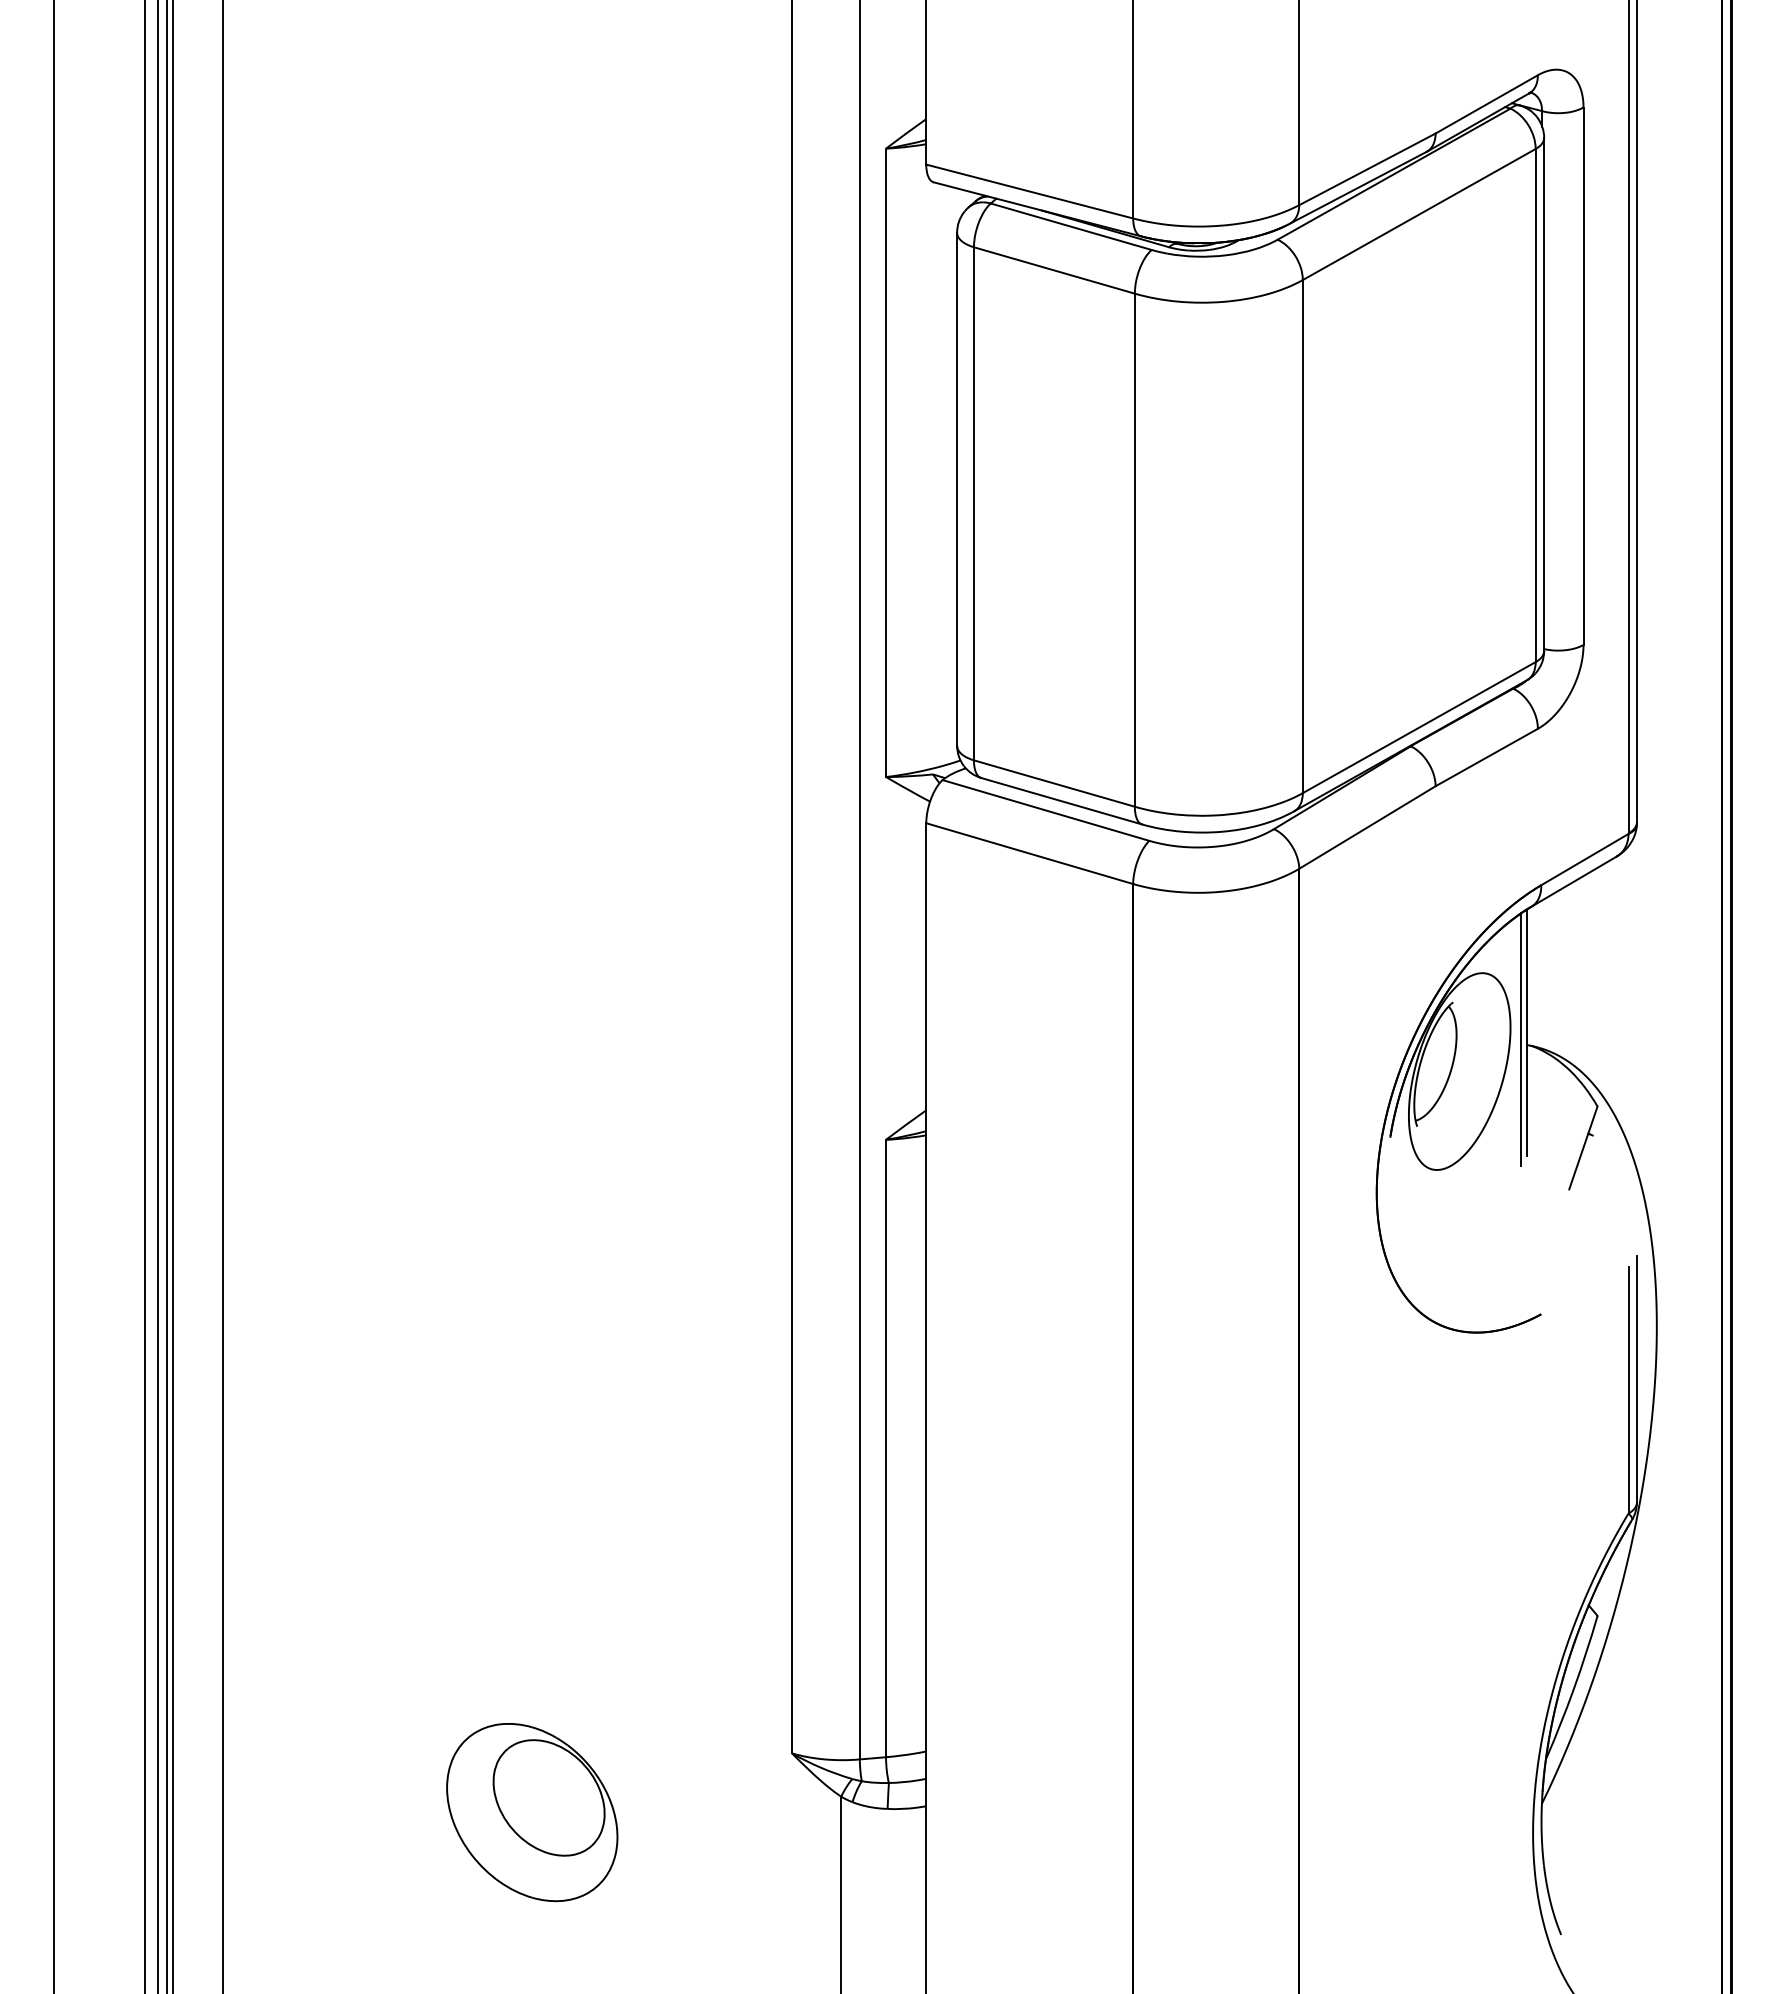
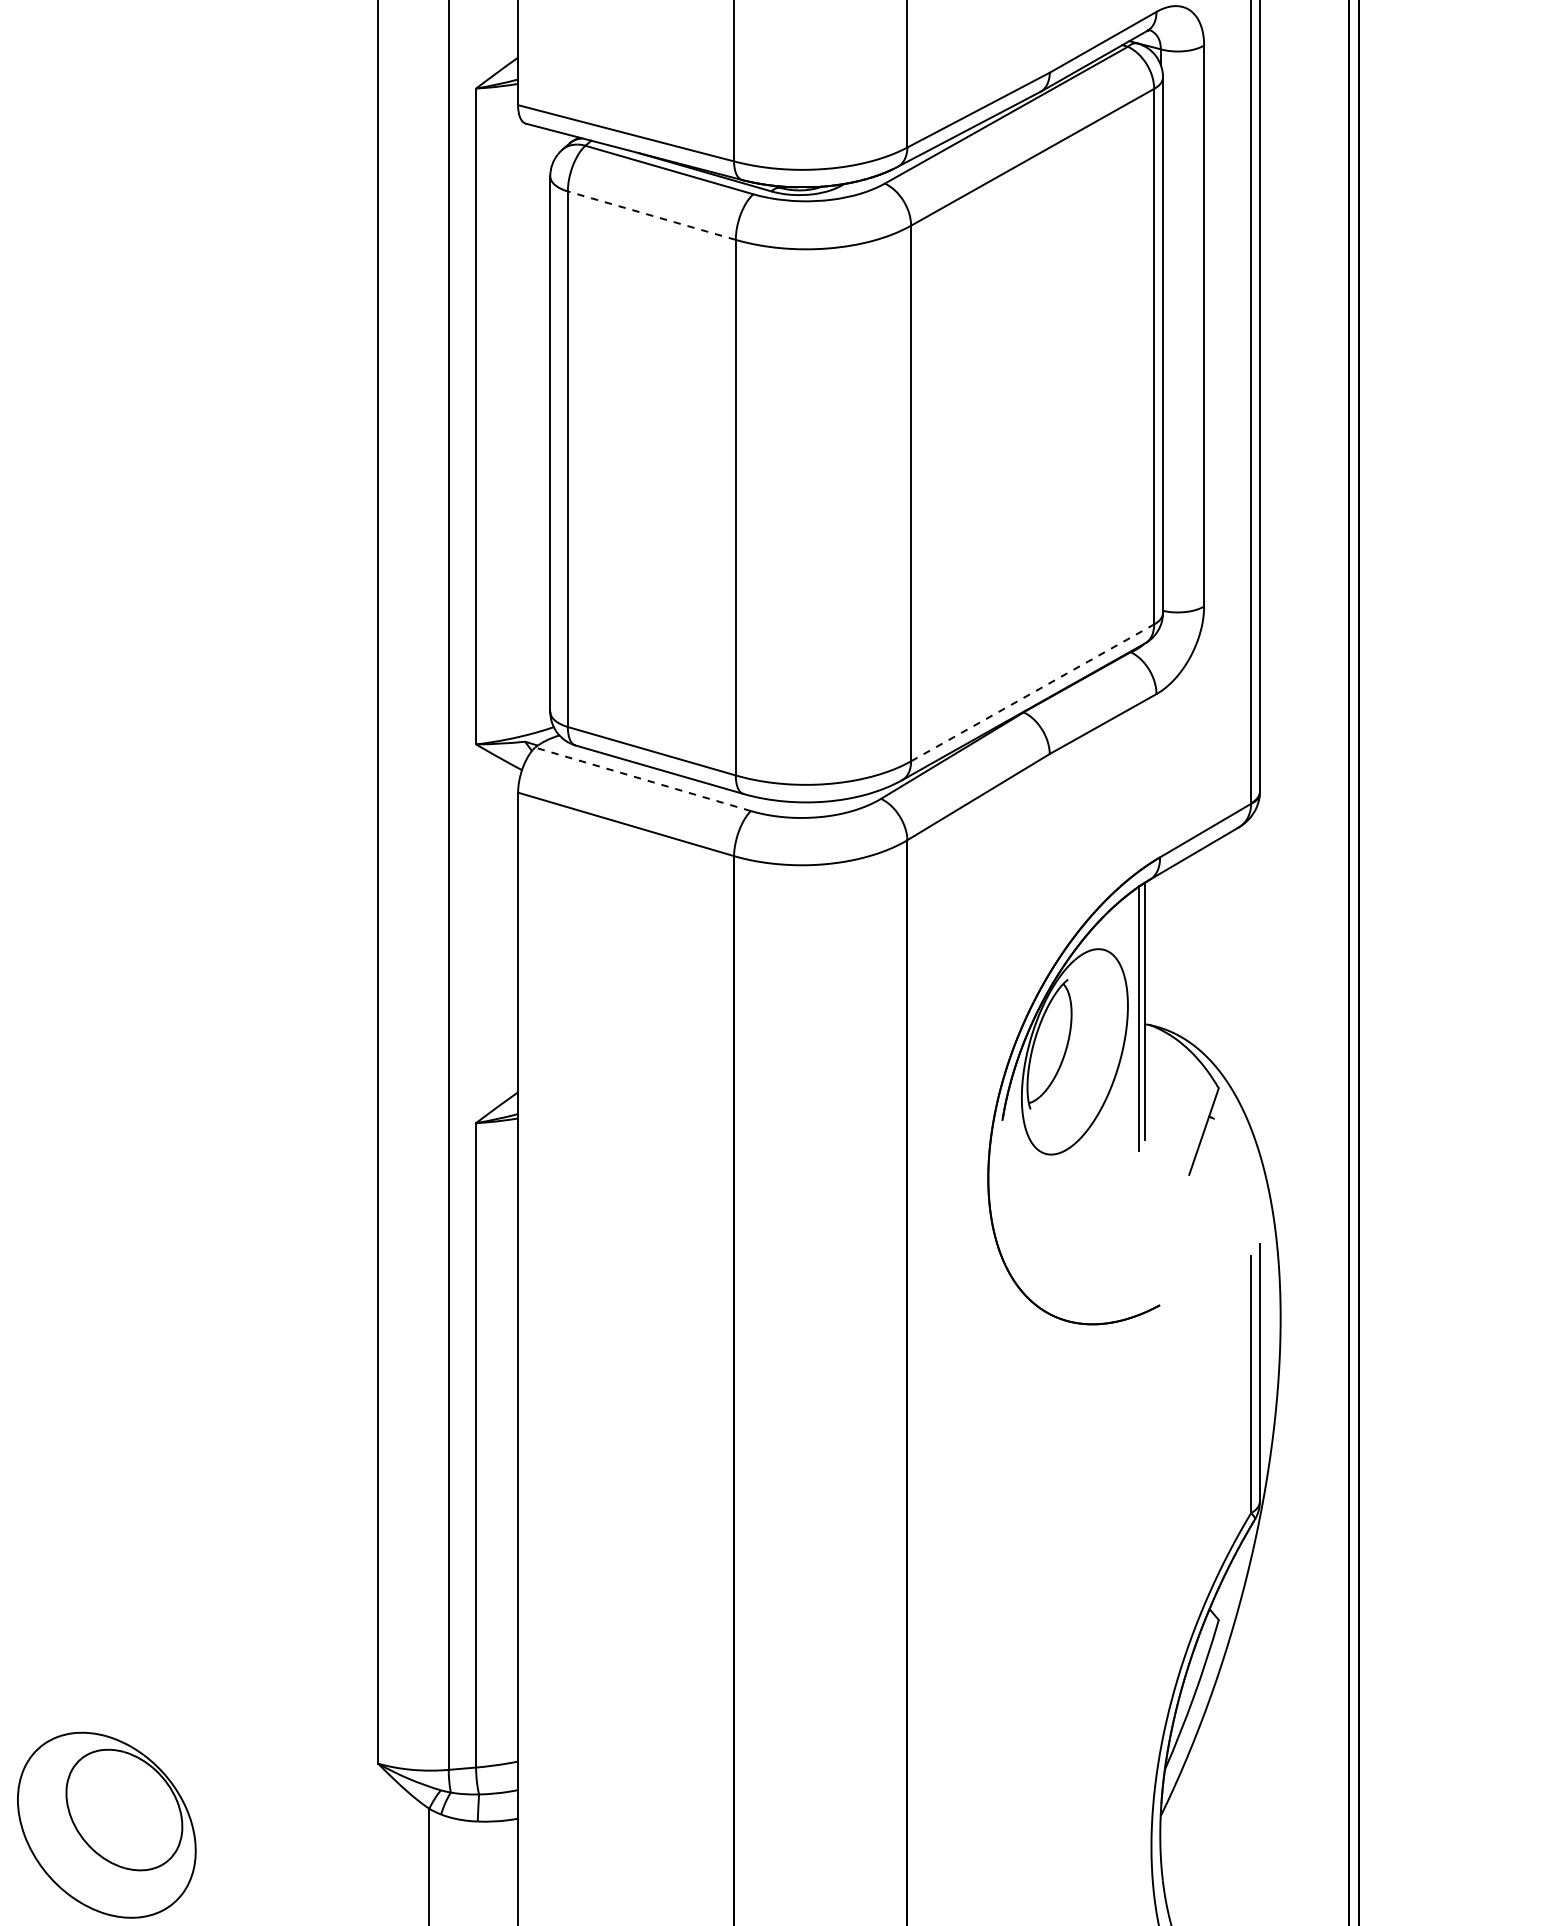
line: (1054, 270) -> (651, 215), solid -> dashed
line: (1419, 727) -> (1032, 692), solid -> dashed
line: (1045, 810) -> (642, 779), solid -> dashed

